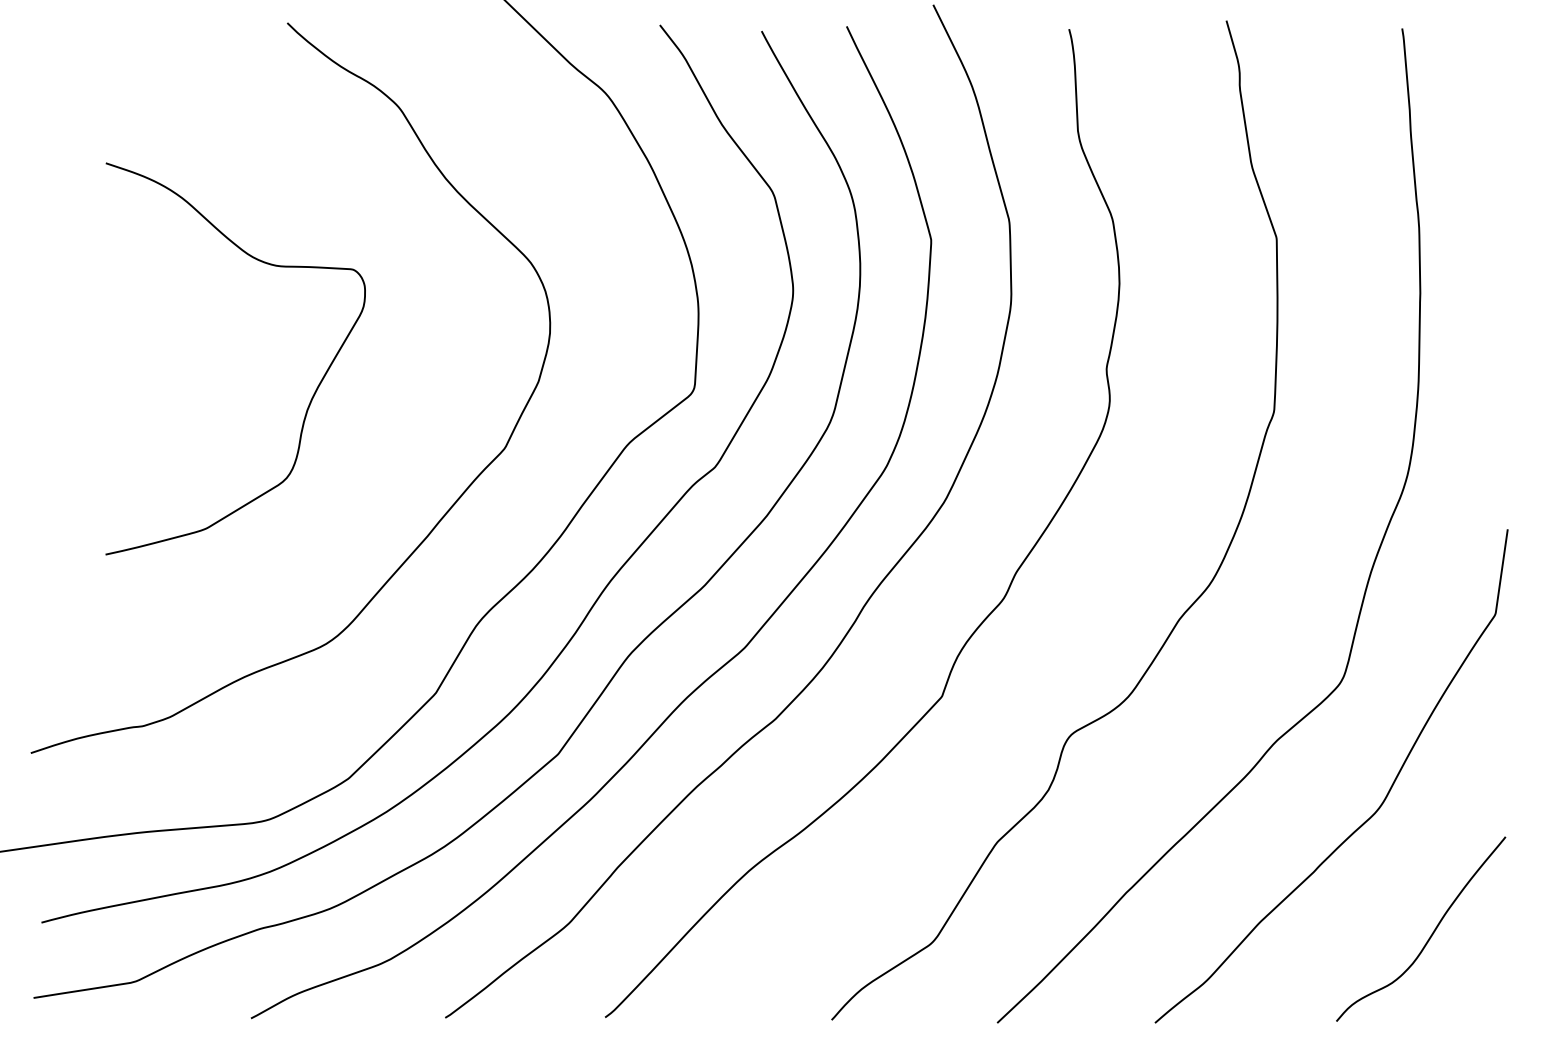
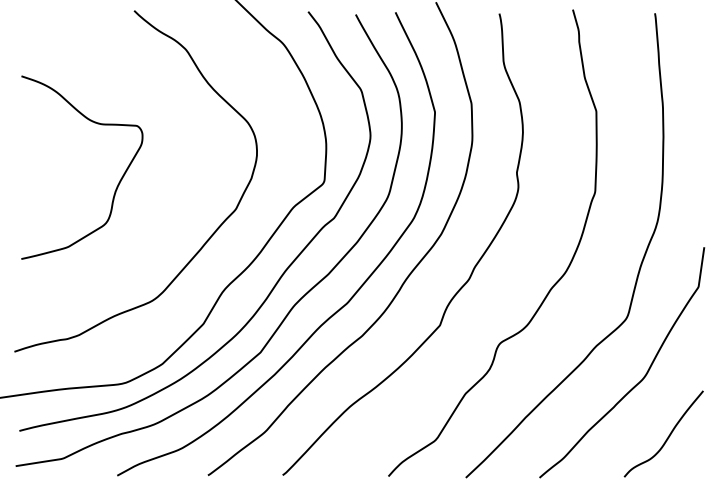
curve: (311, 394) -> (117, 184), moved

